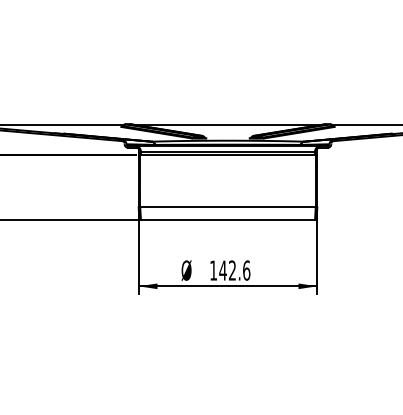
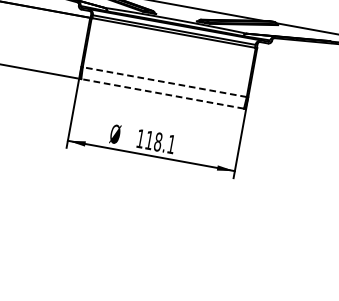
line: (228, 207) -> (165, 82), solid -> dashed
line: (227, 219) -> (162, 93), solid -> dashed
text: (234, 270) -> (160, 142), 142.6 -> 118.1

